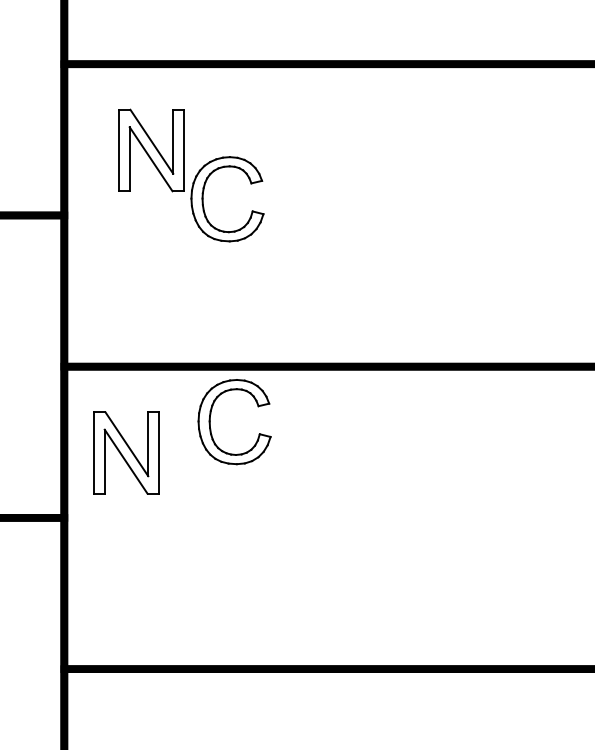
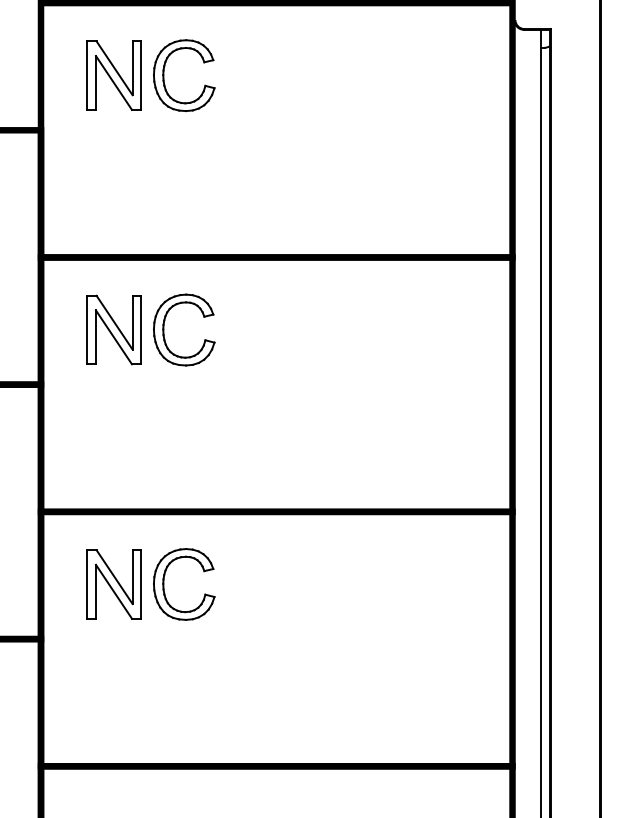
part: (204, 198) -> (164, 329), moved
part: (211, 422) -> (164, 584), moved
part: (125, 453) -> (113, 584), moved

